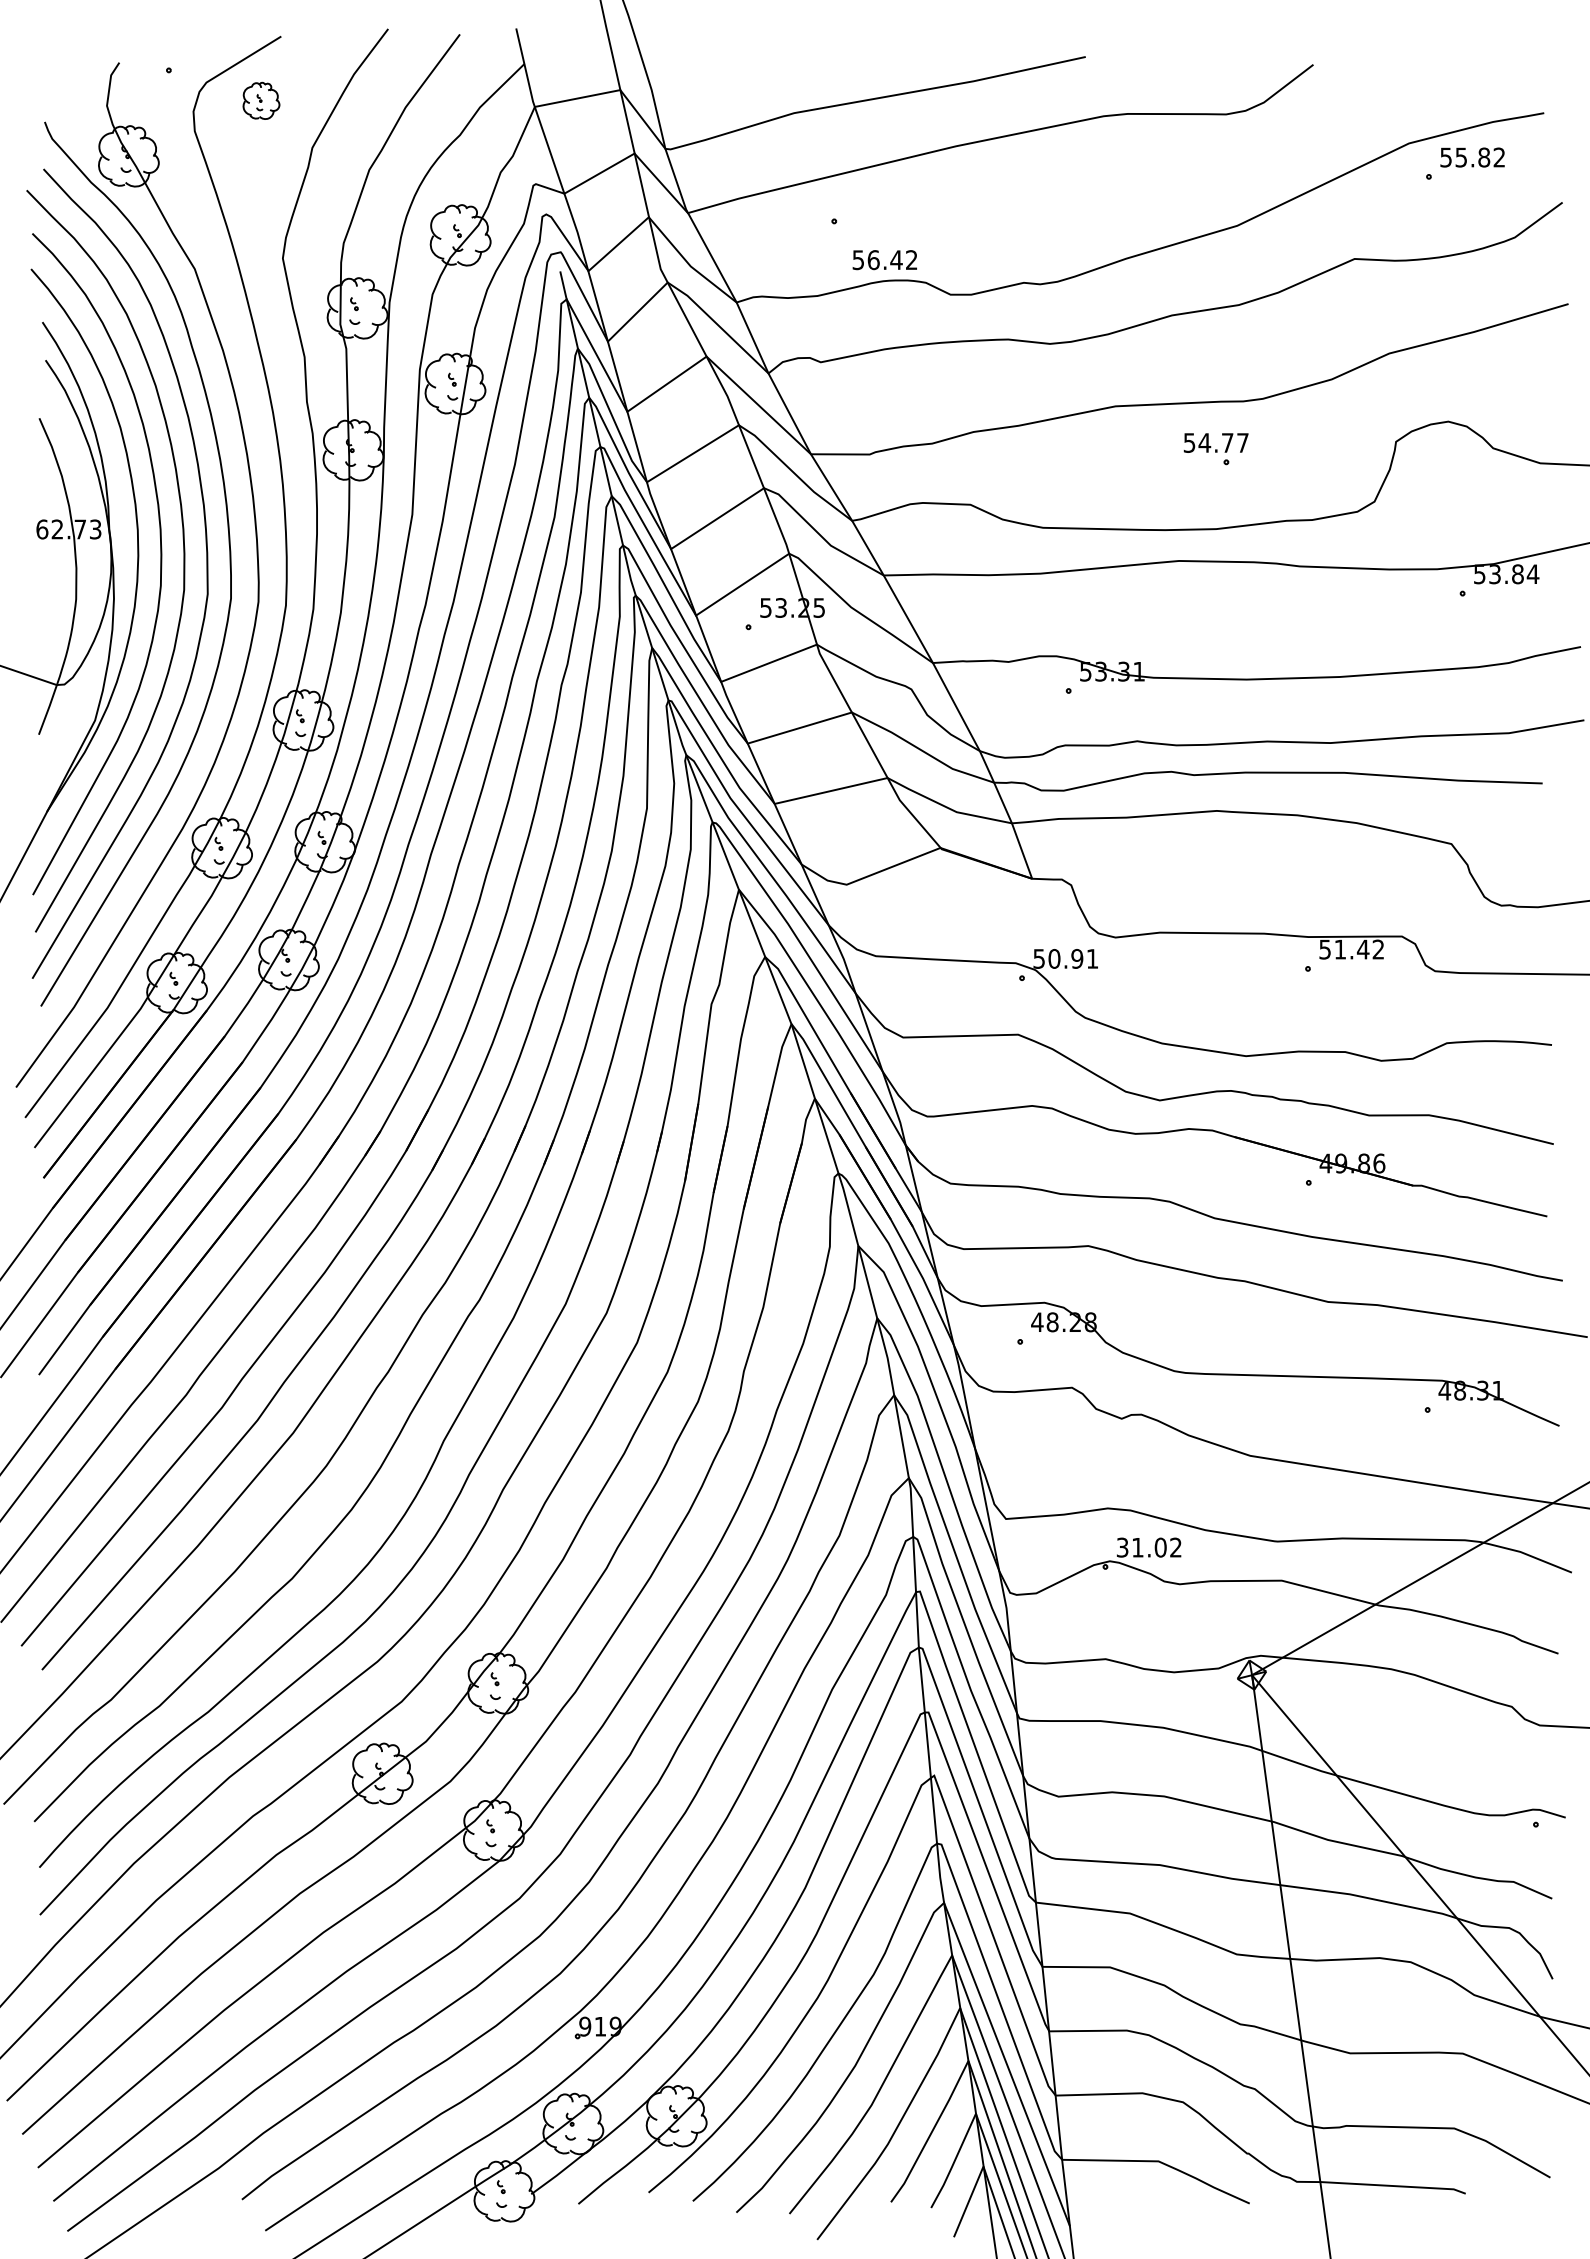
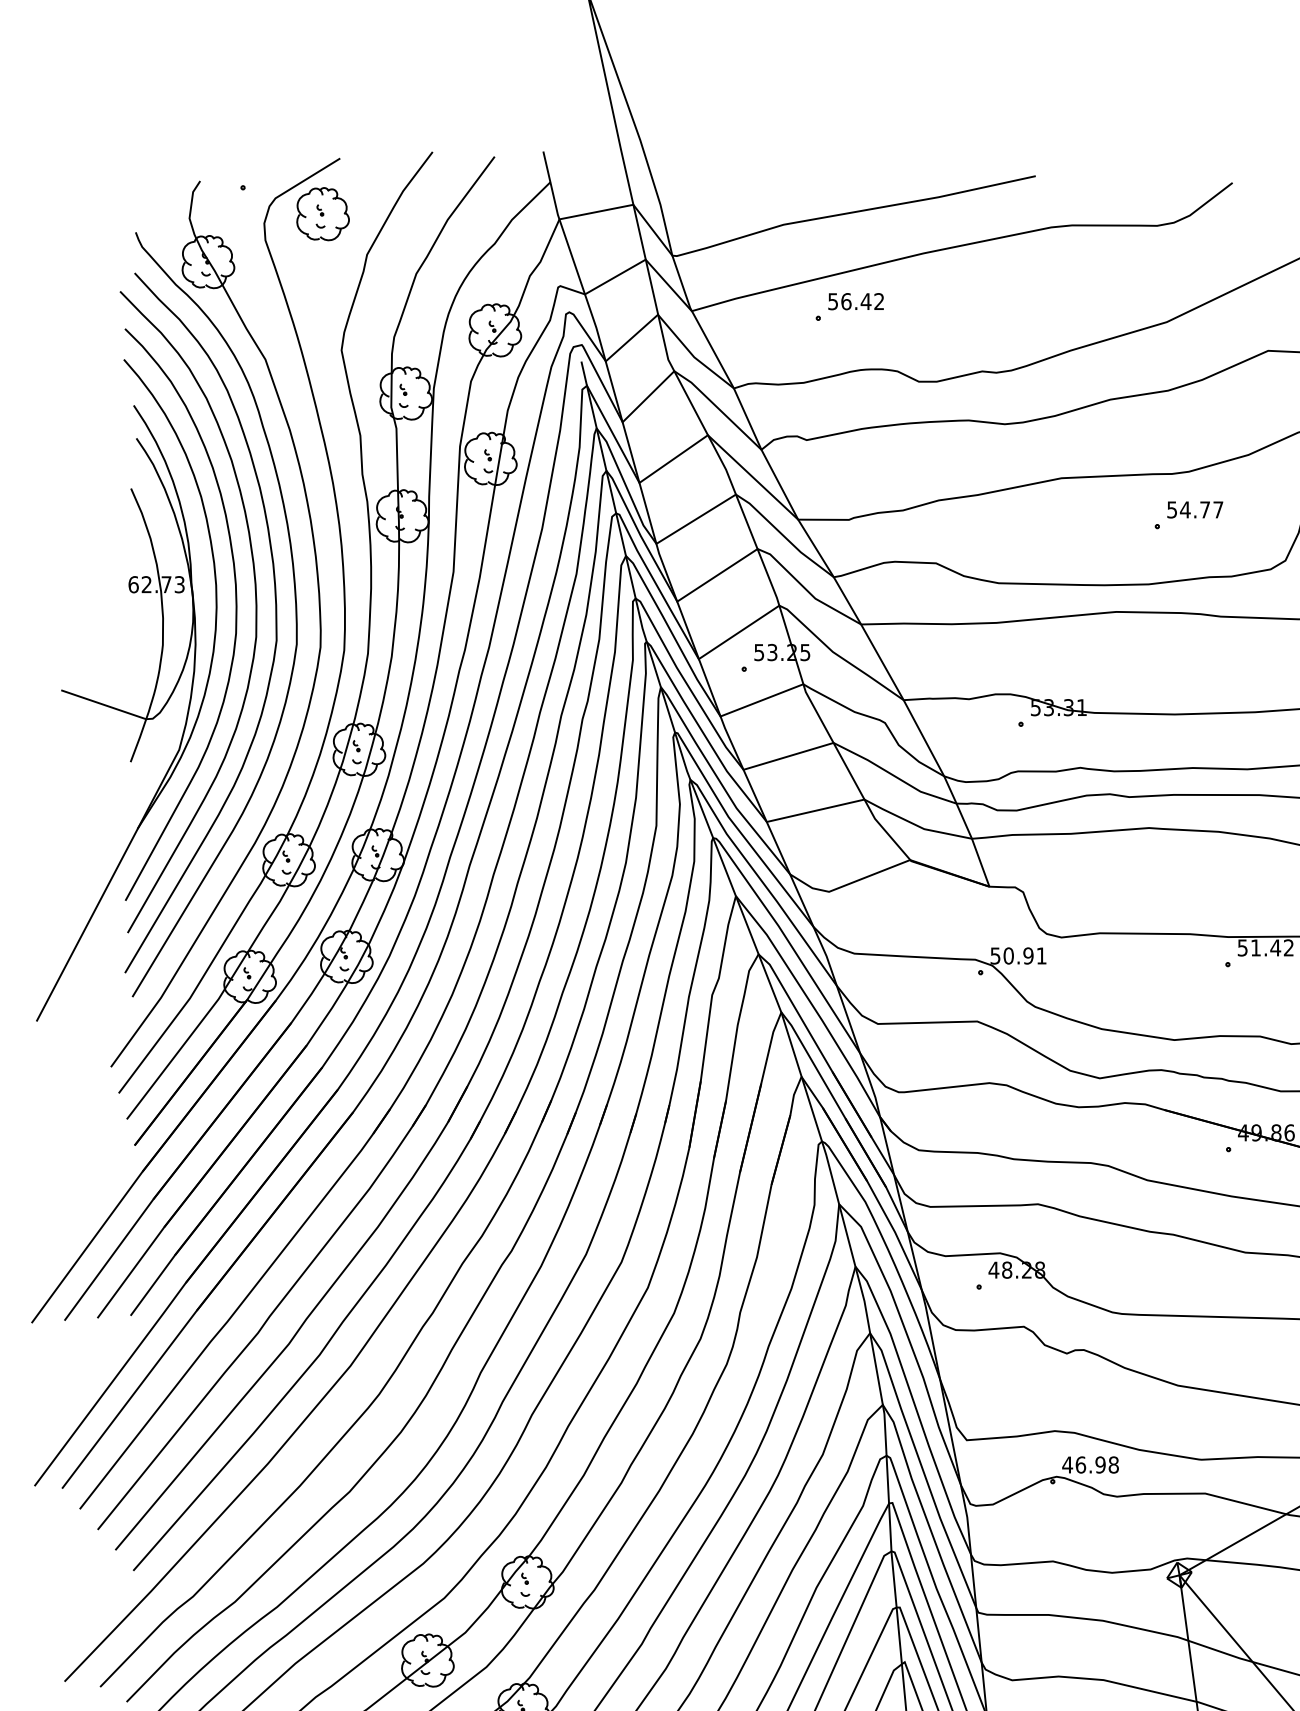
part: (261, 100) -> (323, 213), size x1.67
text: (884, 260) -> (855, 301), moved
text: (1215, 442) -> (1194, 509), moved
text: (1148, 1547) -> (1090, 1464), 31.02 -> 46.98

